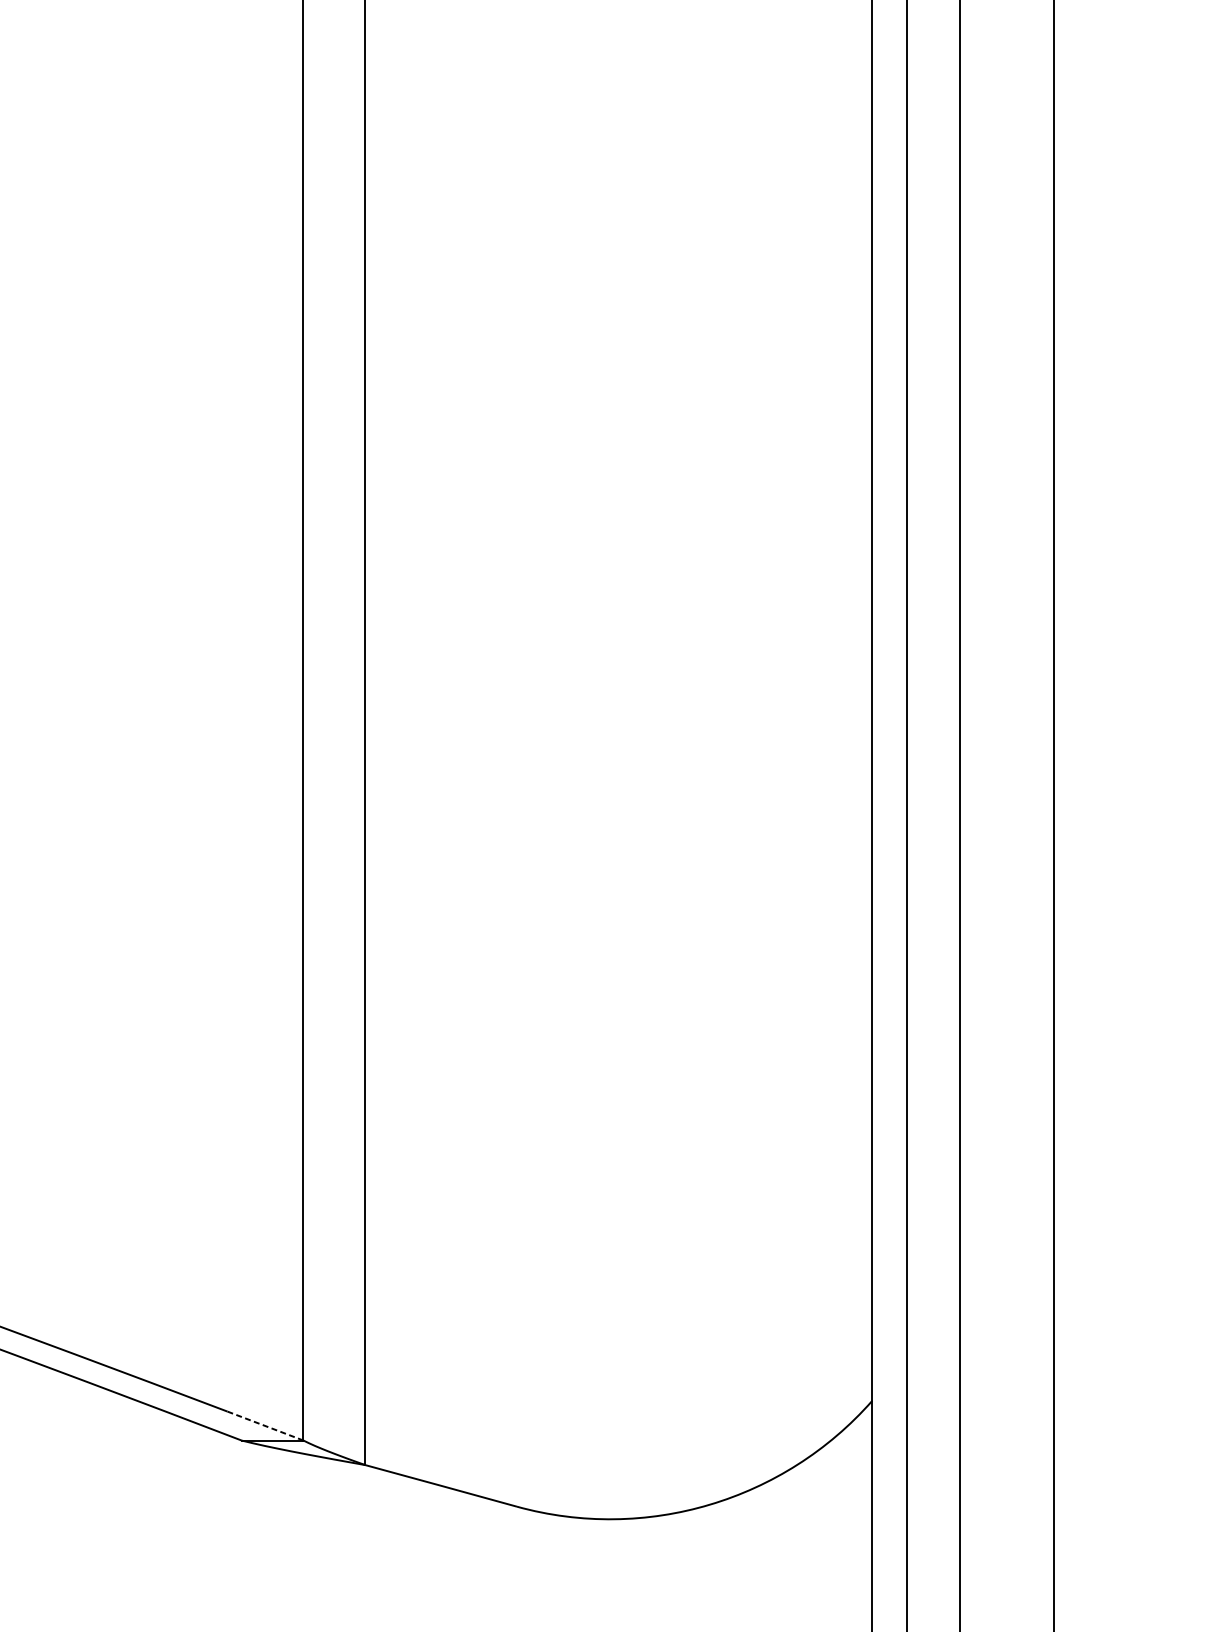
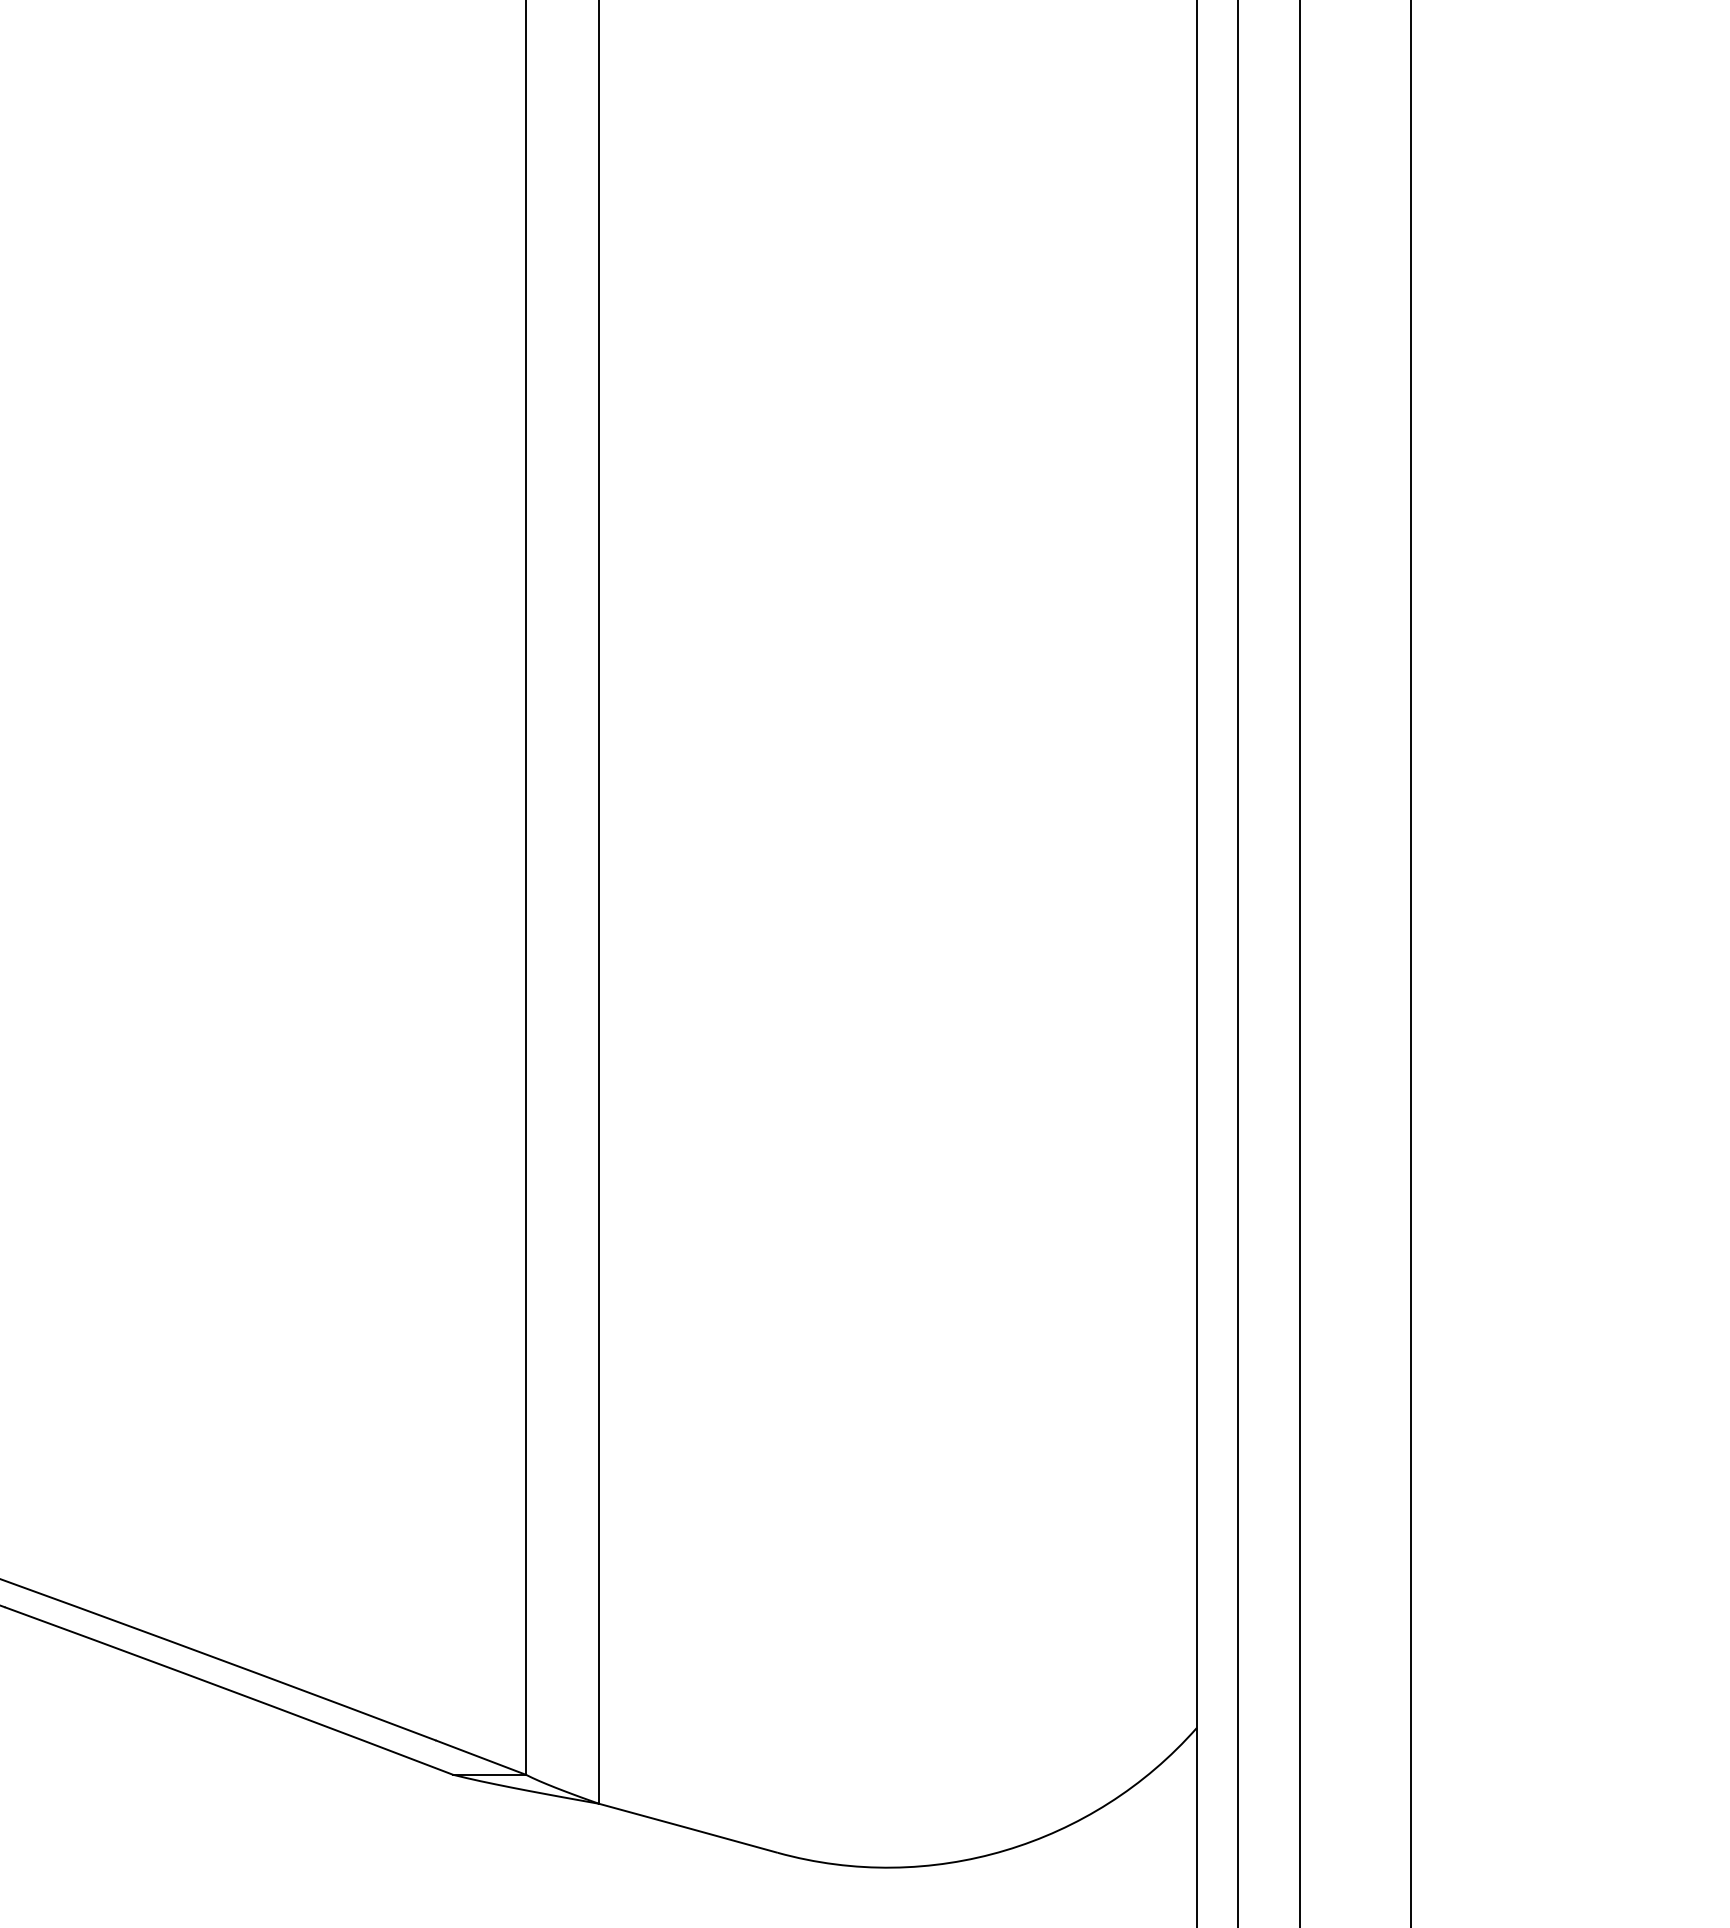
line: (265, 1425) -> (481, 1757), dashed -> solid

